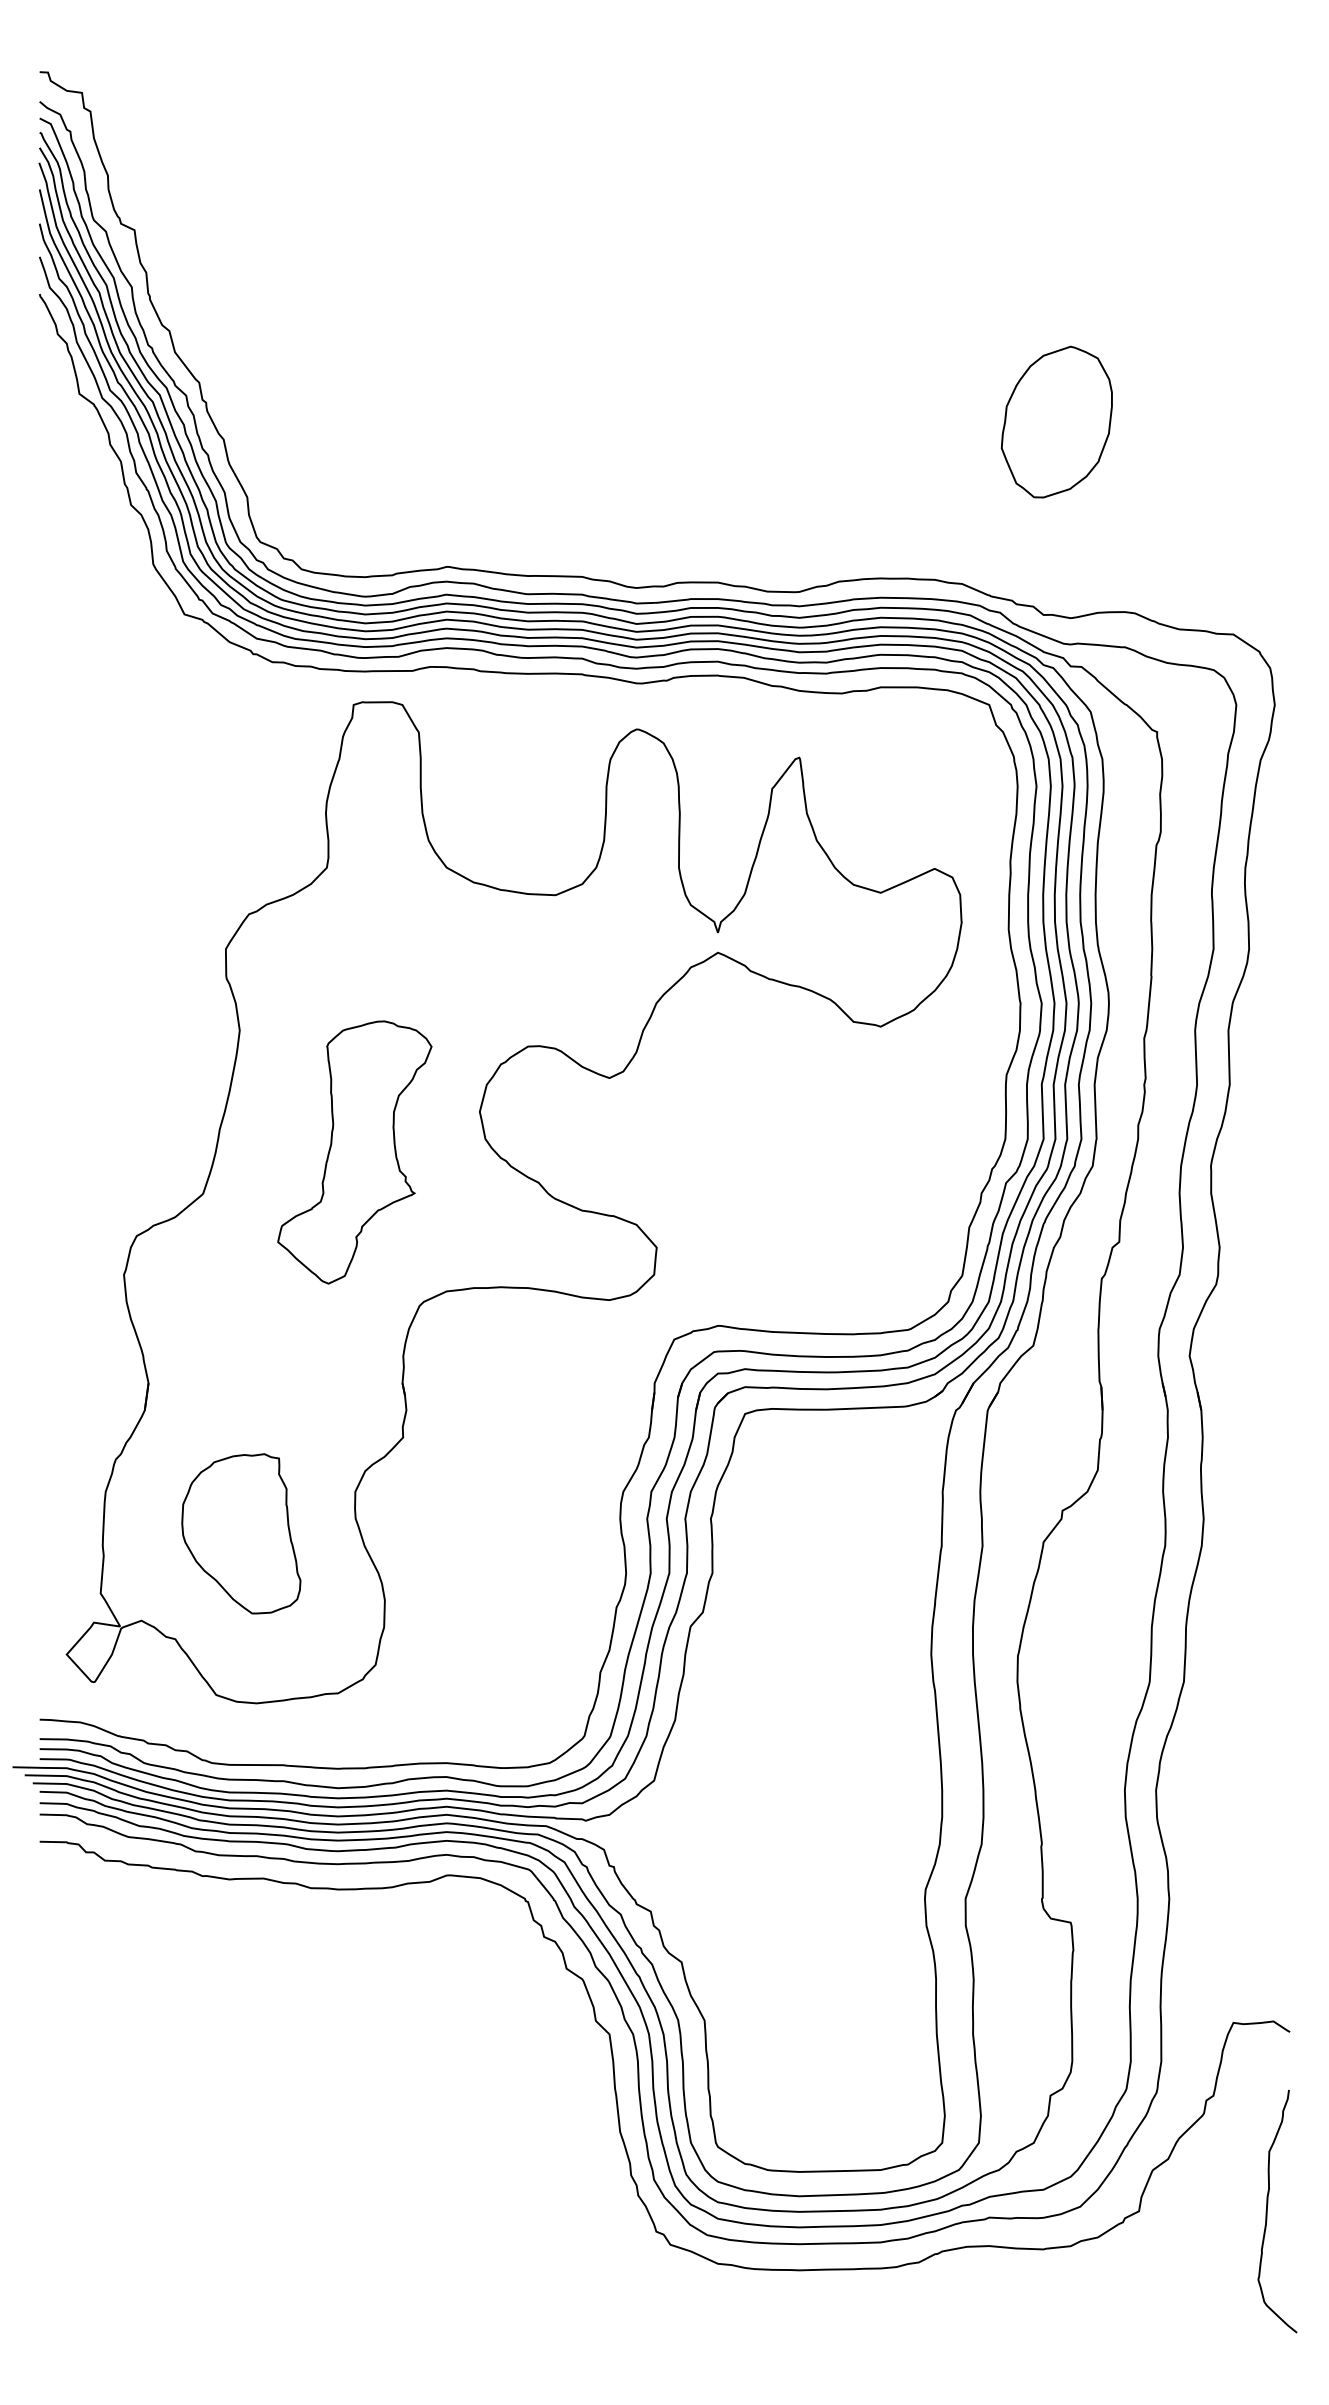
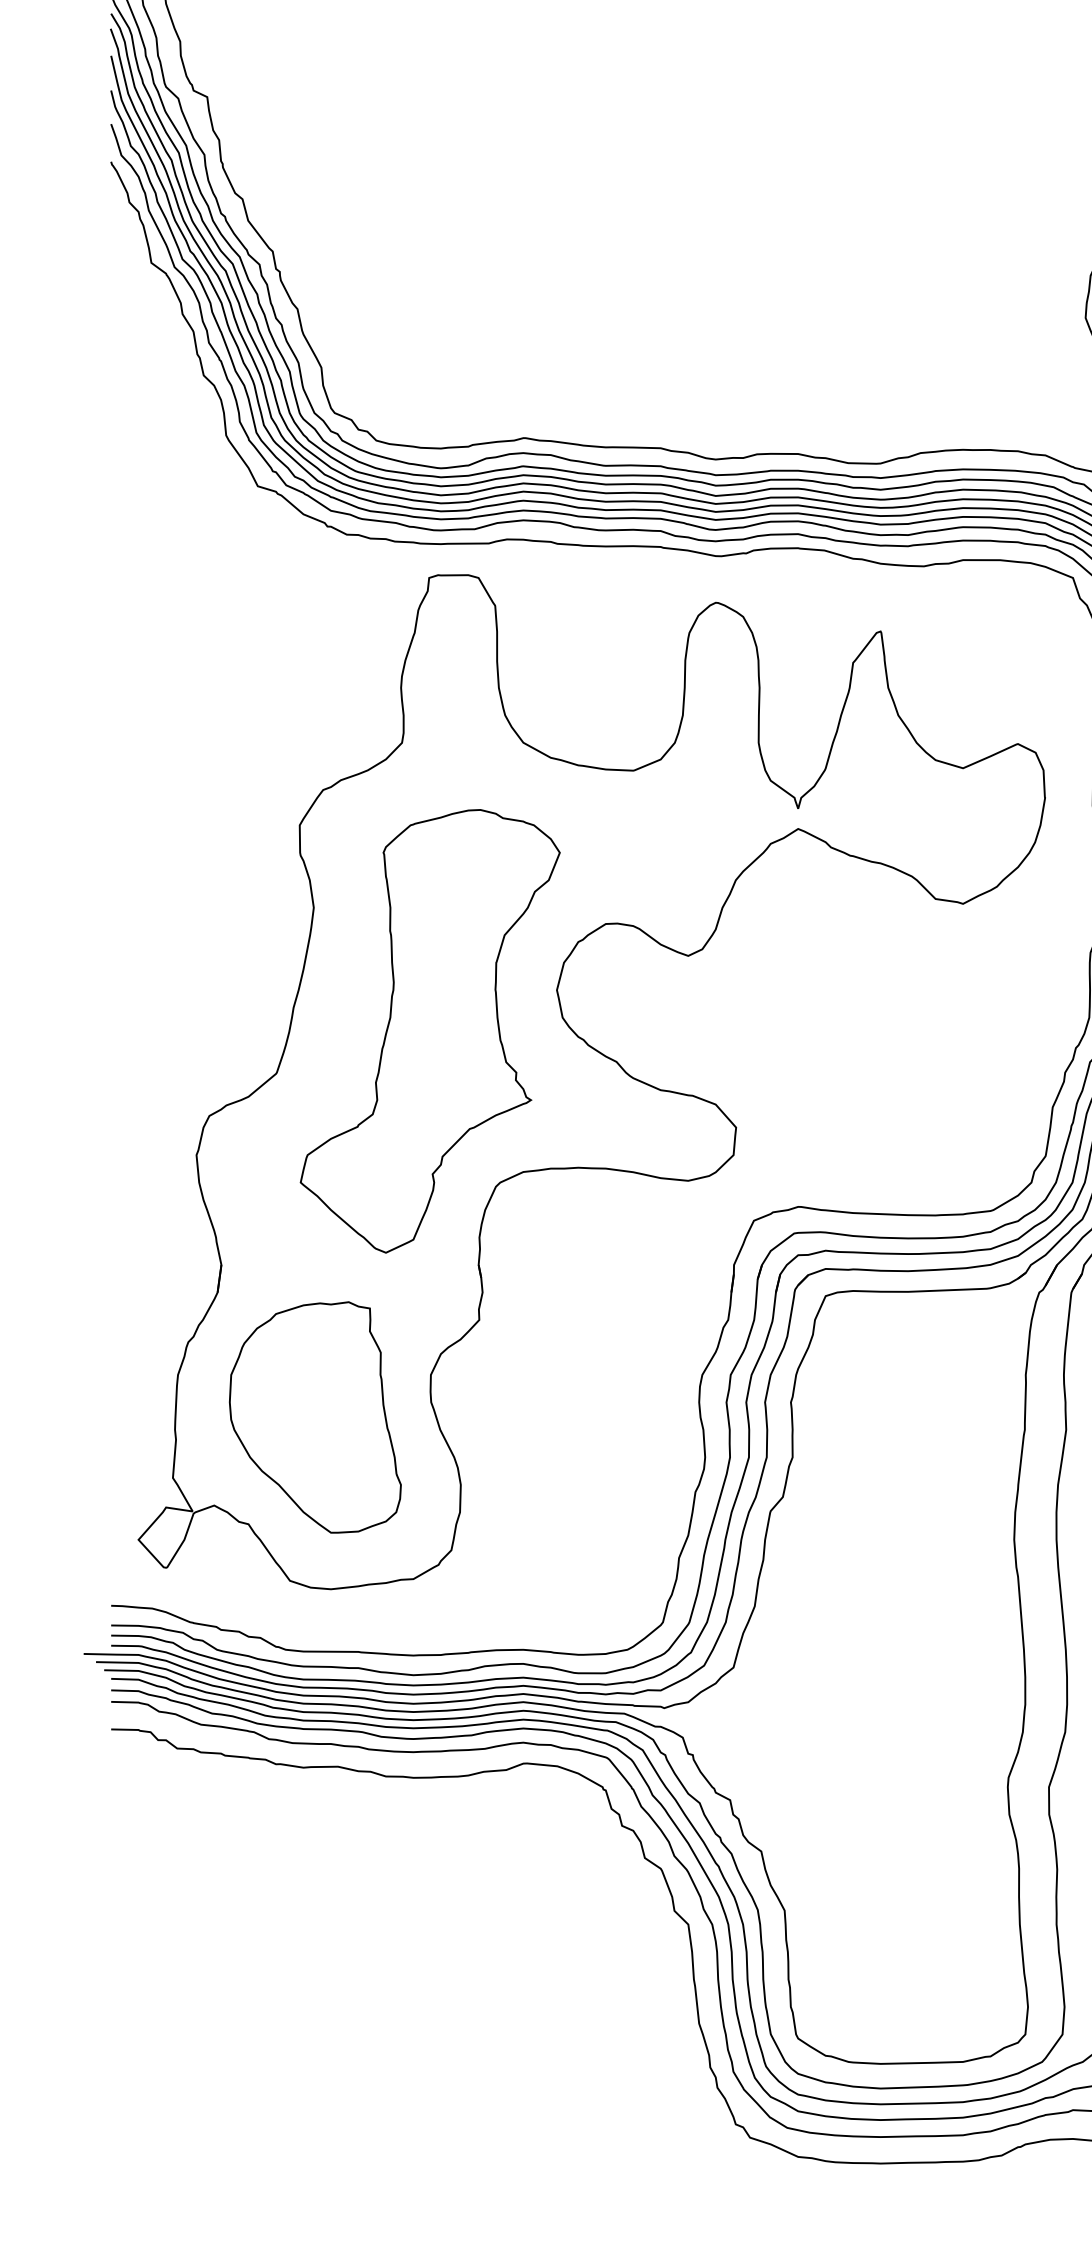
part: (354, 1152) -> (430, 1031), size x1.67
part: (241, 1533) -> (315, 1417), size x1.43

